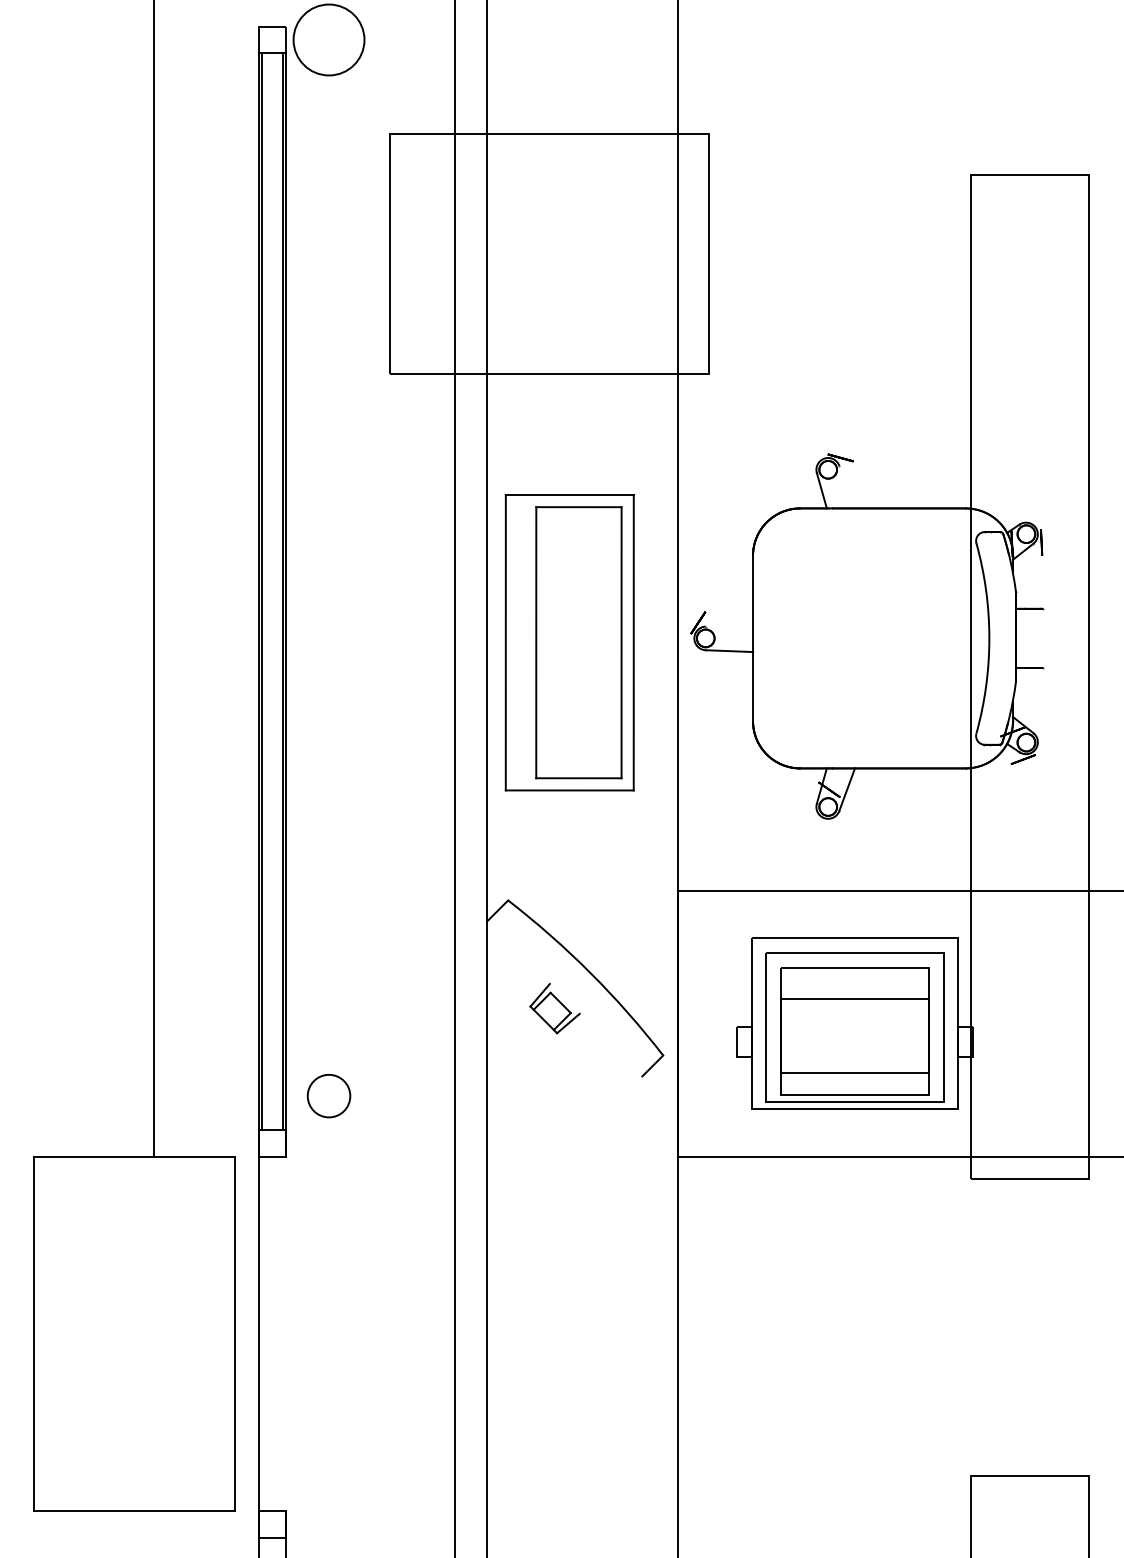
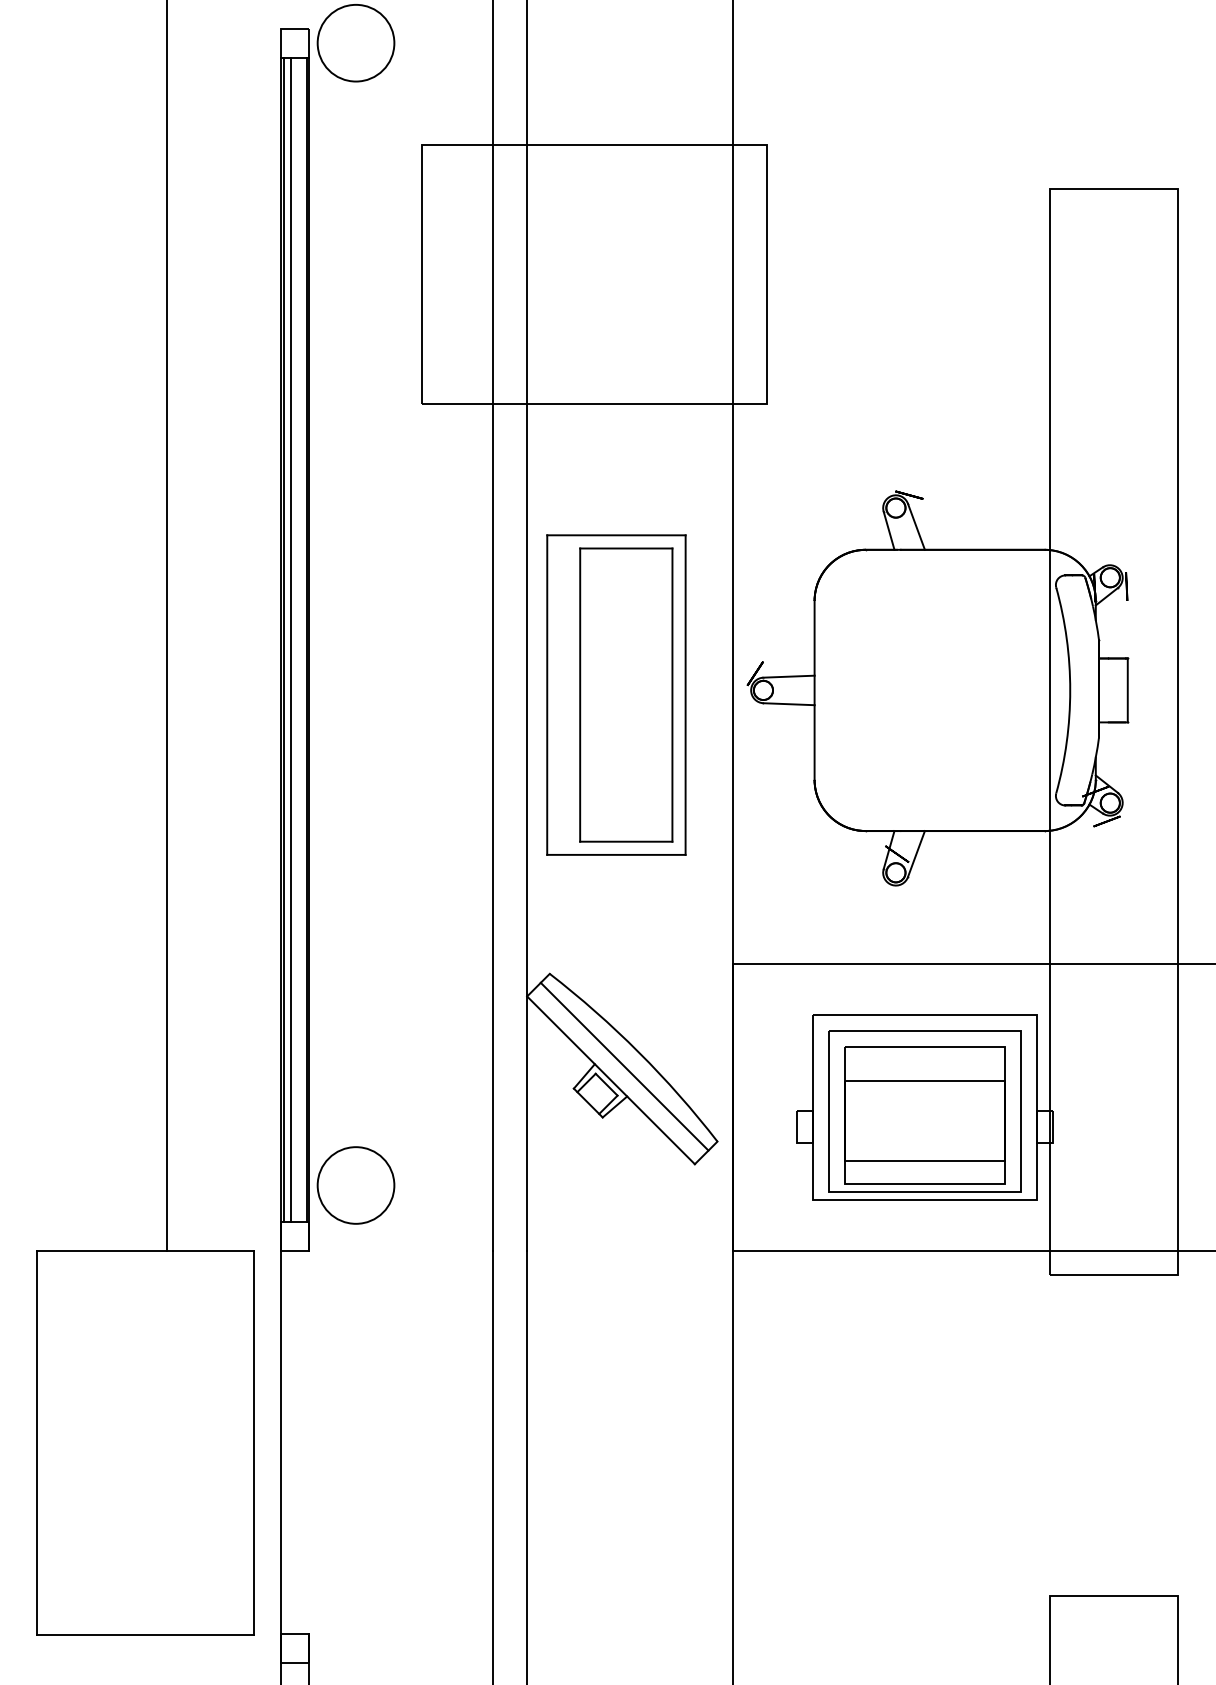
line: (847, 487) -> (916, 527), added
line: (269, 591) -> (291, 639), added
line: (729, 625) -> (789, 676), added
line: (1042, 637) -> (1127, 689), added
line: (576, 985) -> (623, 1065), added
line: (564, 998) -> (610, 1079), added
circle: (328, 1095) -> (355, 1184), size x1.67

